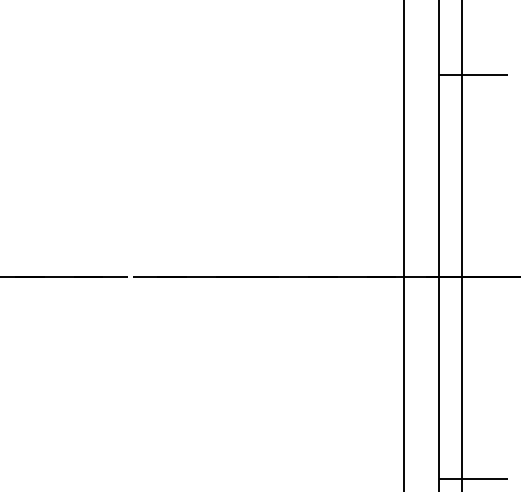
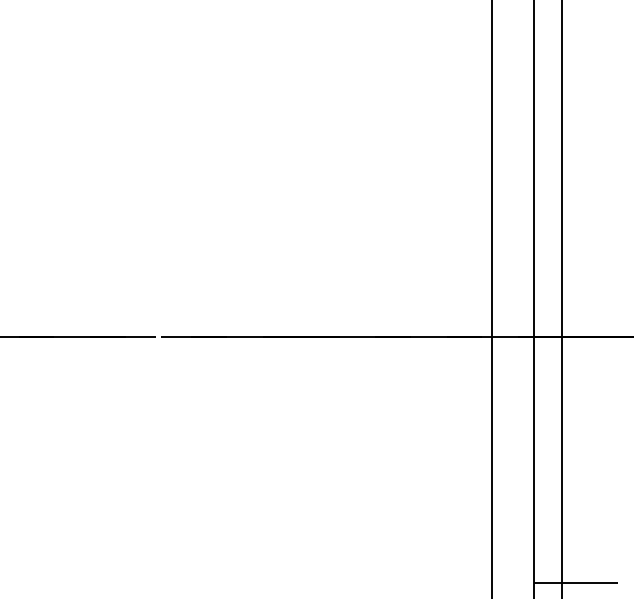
line: (472, 75) -> (574, 92), removed

